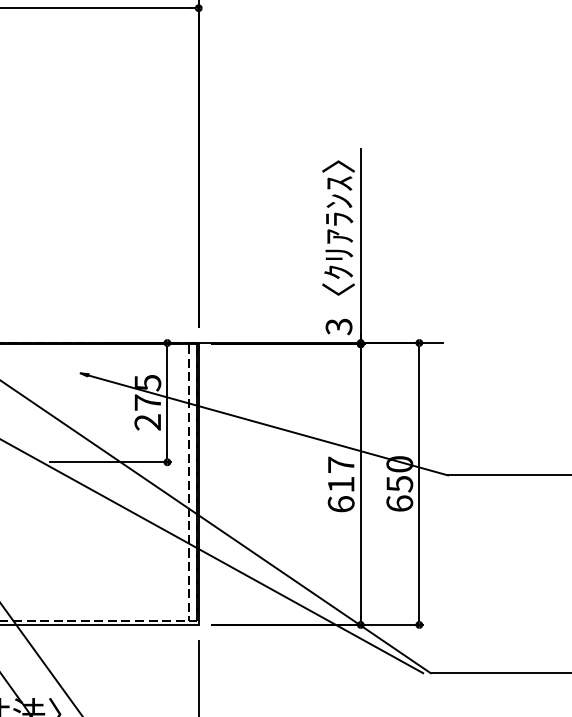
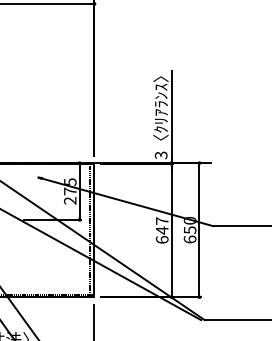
text: (341, 484) -> (162, 230), 617 -> 647

